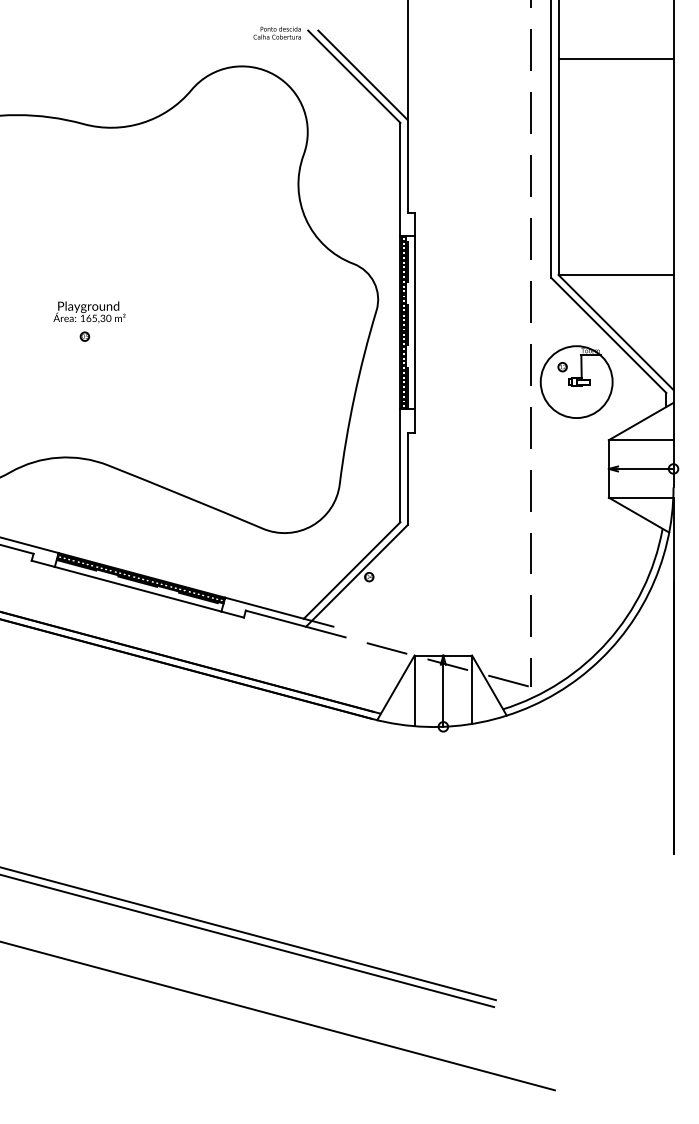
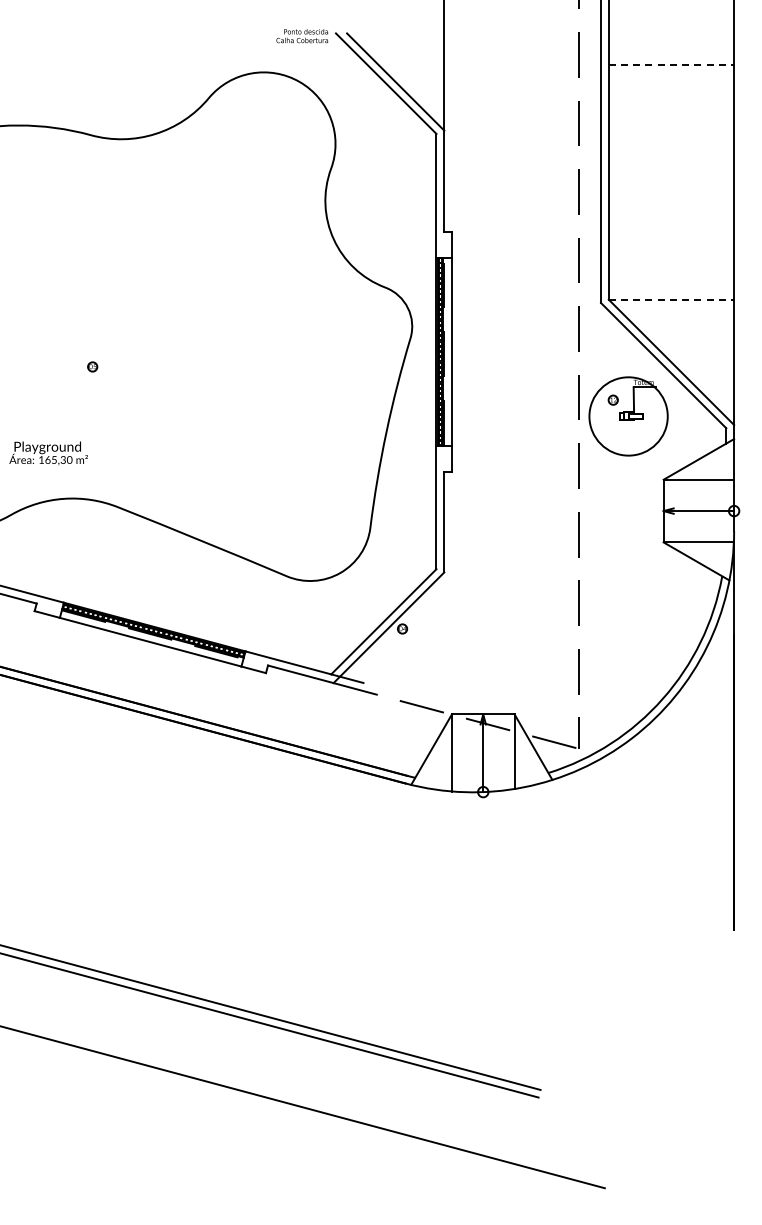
line: (616, 59) -> (671, 64), solid -> dashed
line: (616, 274) -> (671, 299), solid -> dashed
text: (89, 312) -> (48, 453), moved

